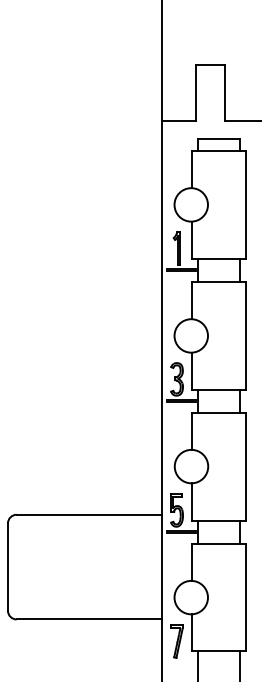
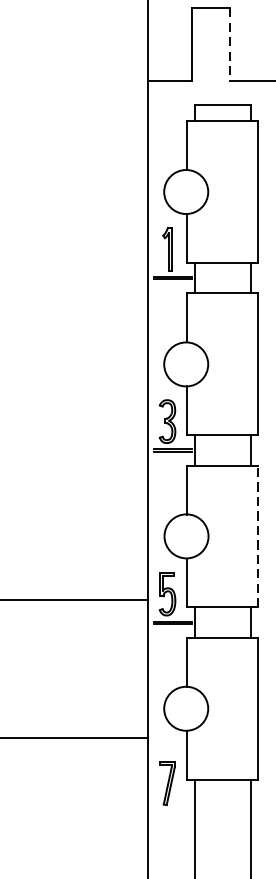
line: (224, 92) -> (229, 44), solid -> dashed
line: (245, 466) -> (257, 536), solid -> dashed
part: (176, 641) -> (166, 783), moved

